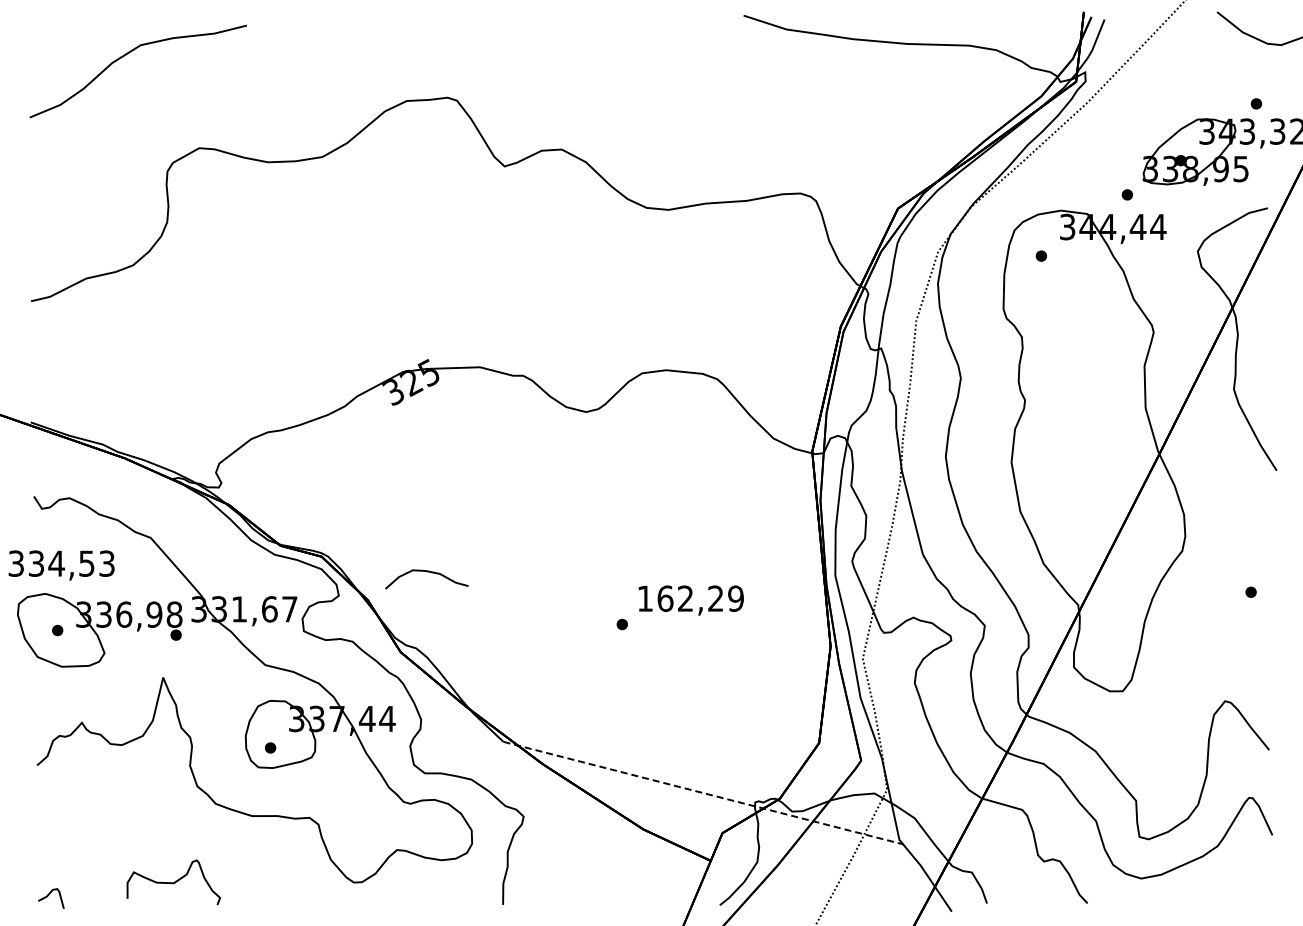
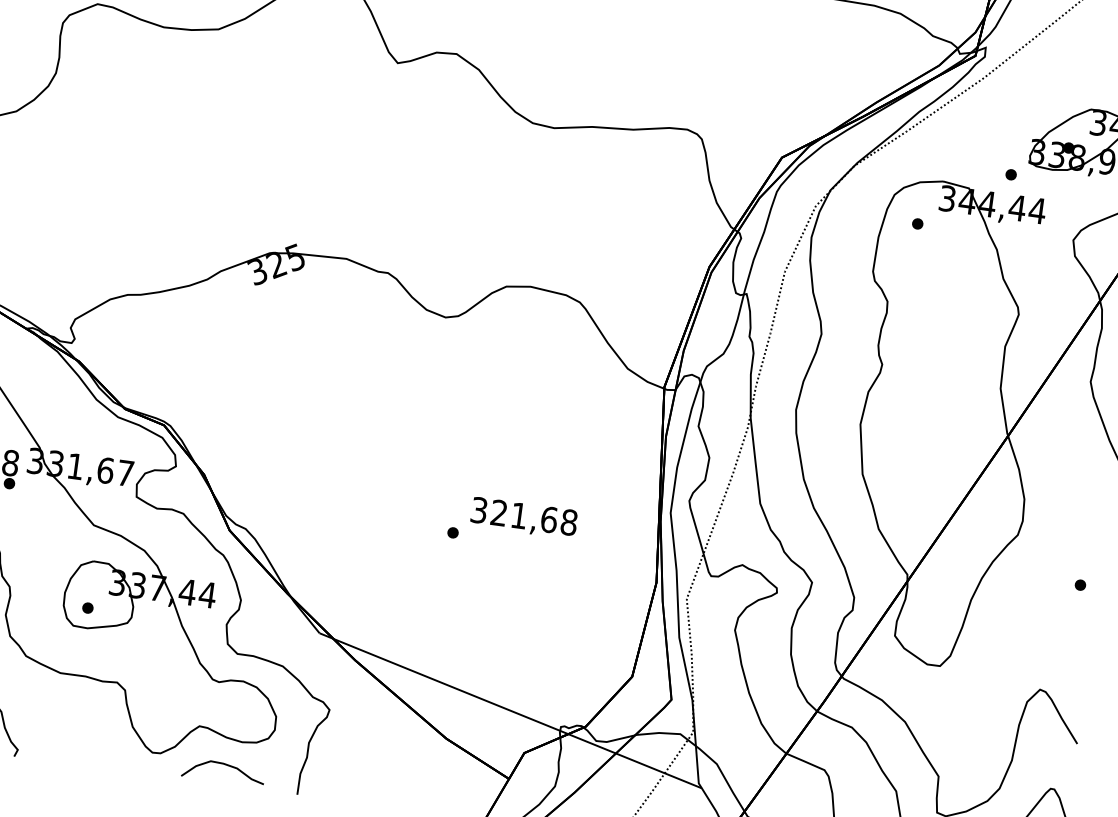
curve: (426, 572) -> (224, 765), moved
text: (690, 598) -> (524, 516), 162,29 -> 321,68
line: (703, 793) -> (510, 711), dashed -> solid

